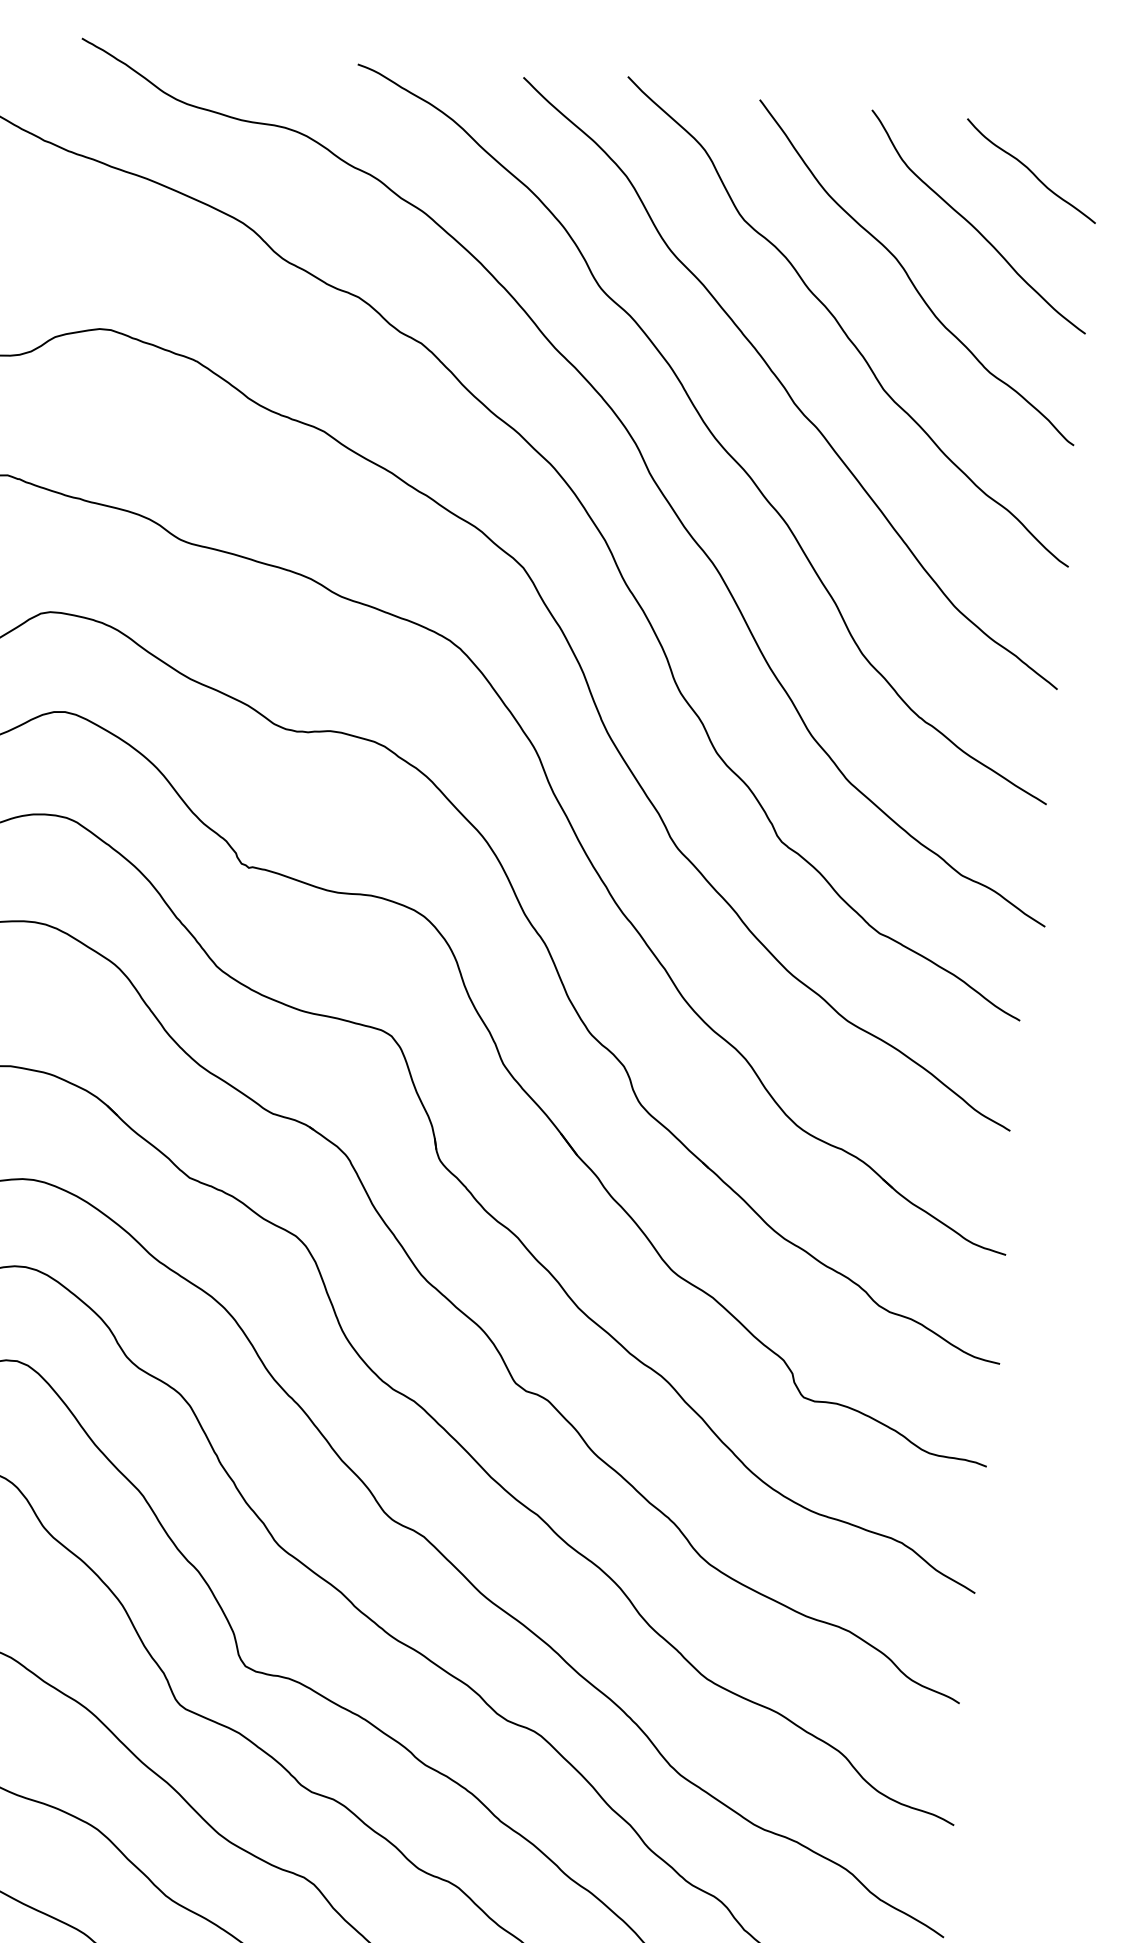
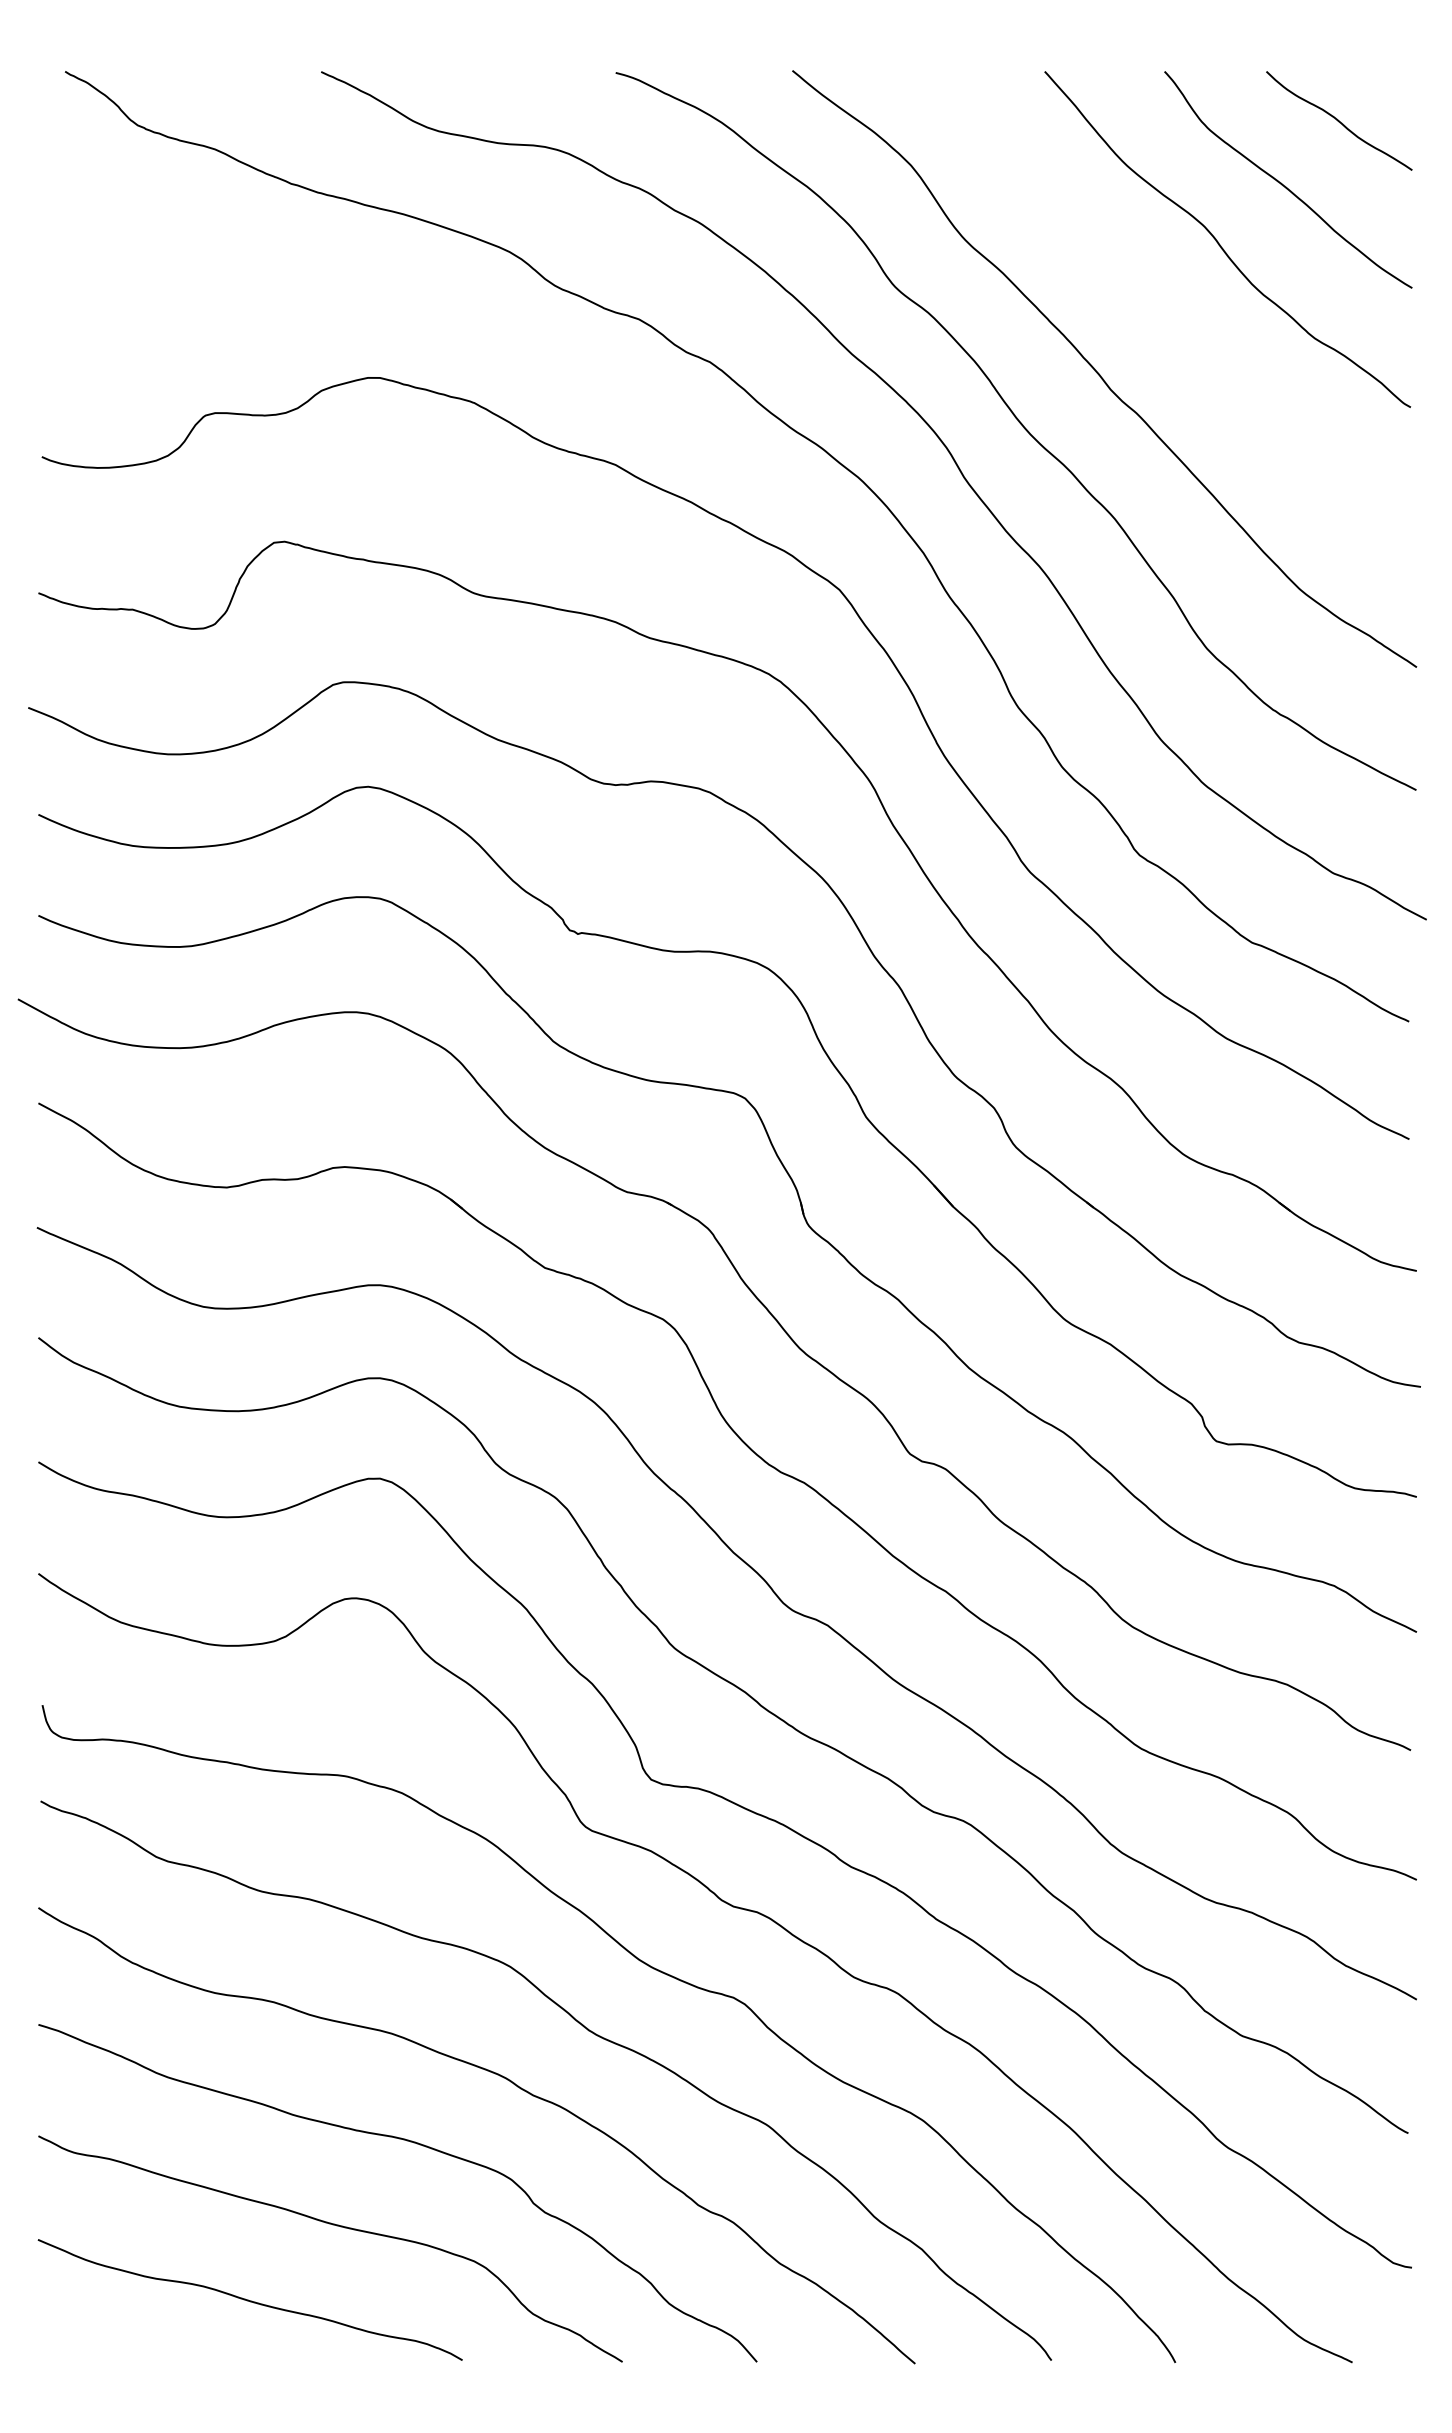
curve: (841, 326) -> (1153, 303), removed

